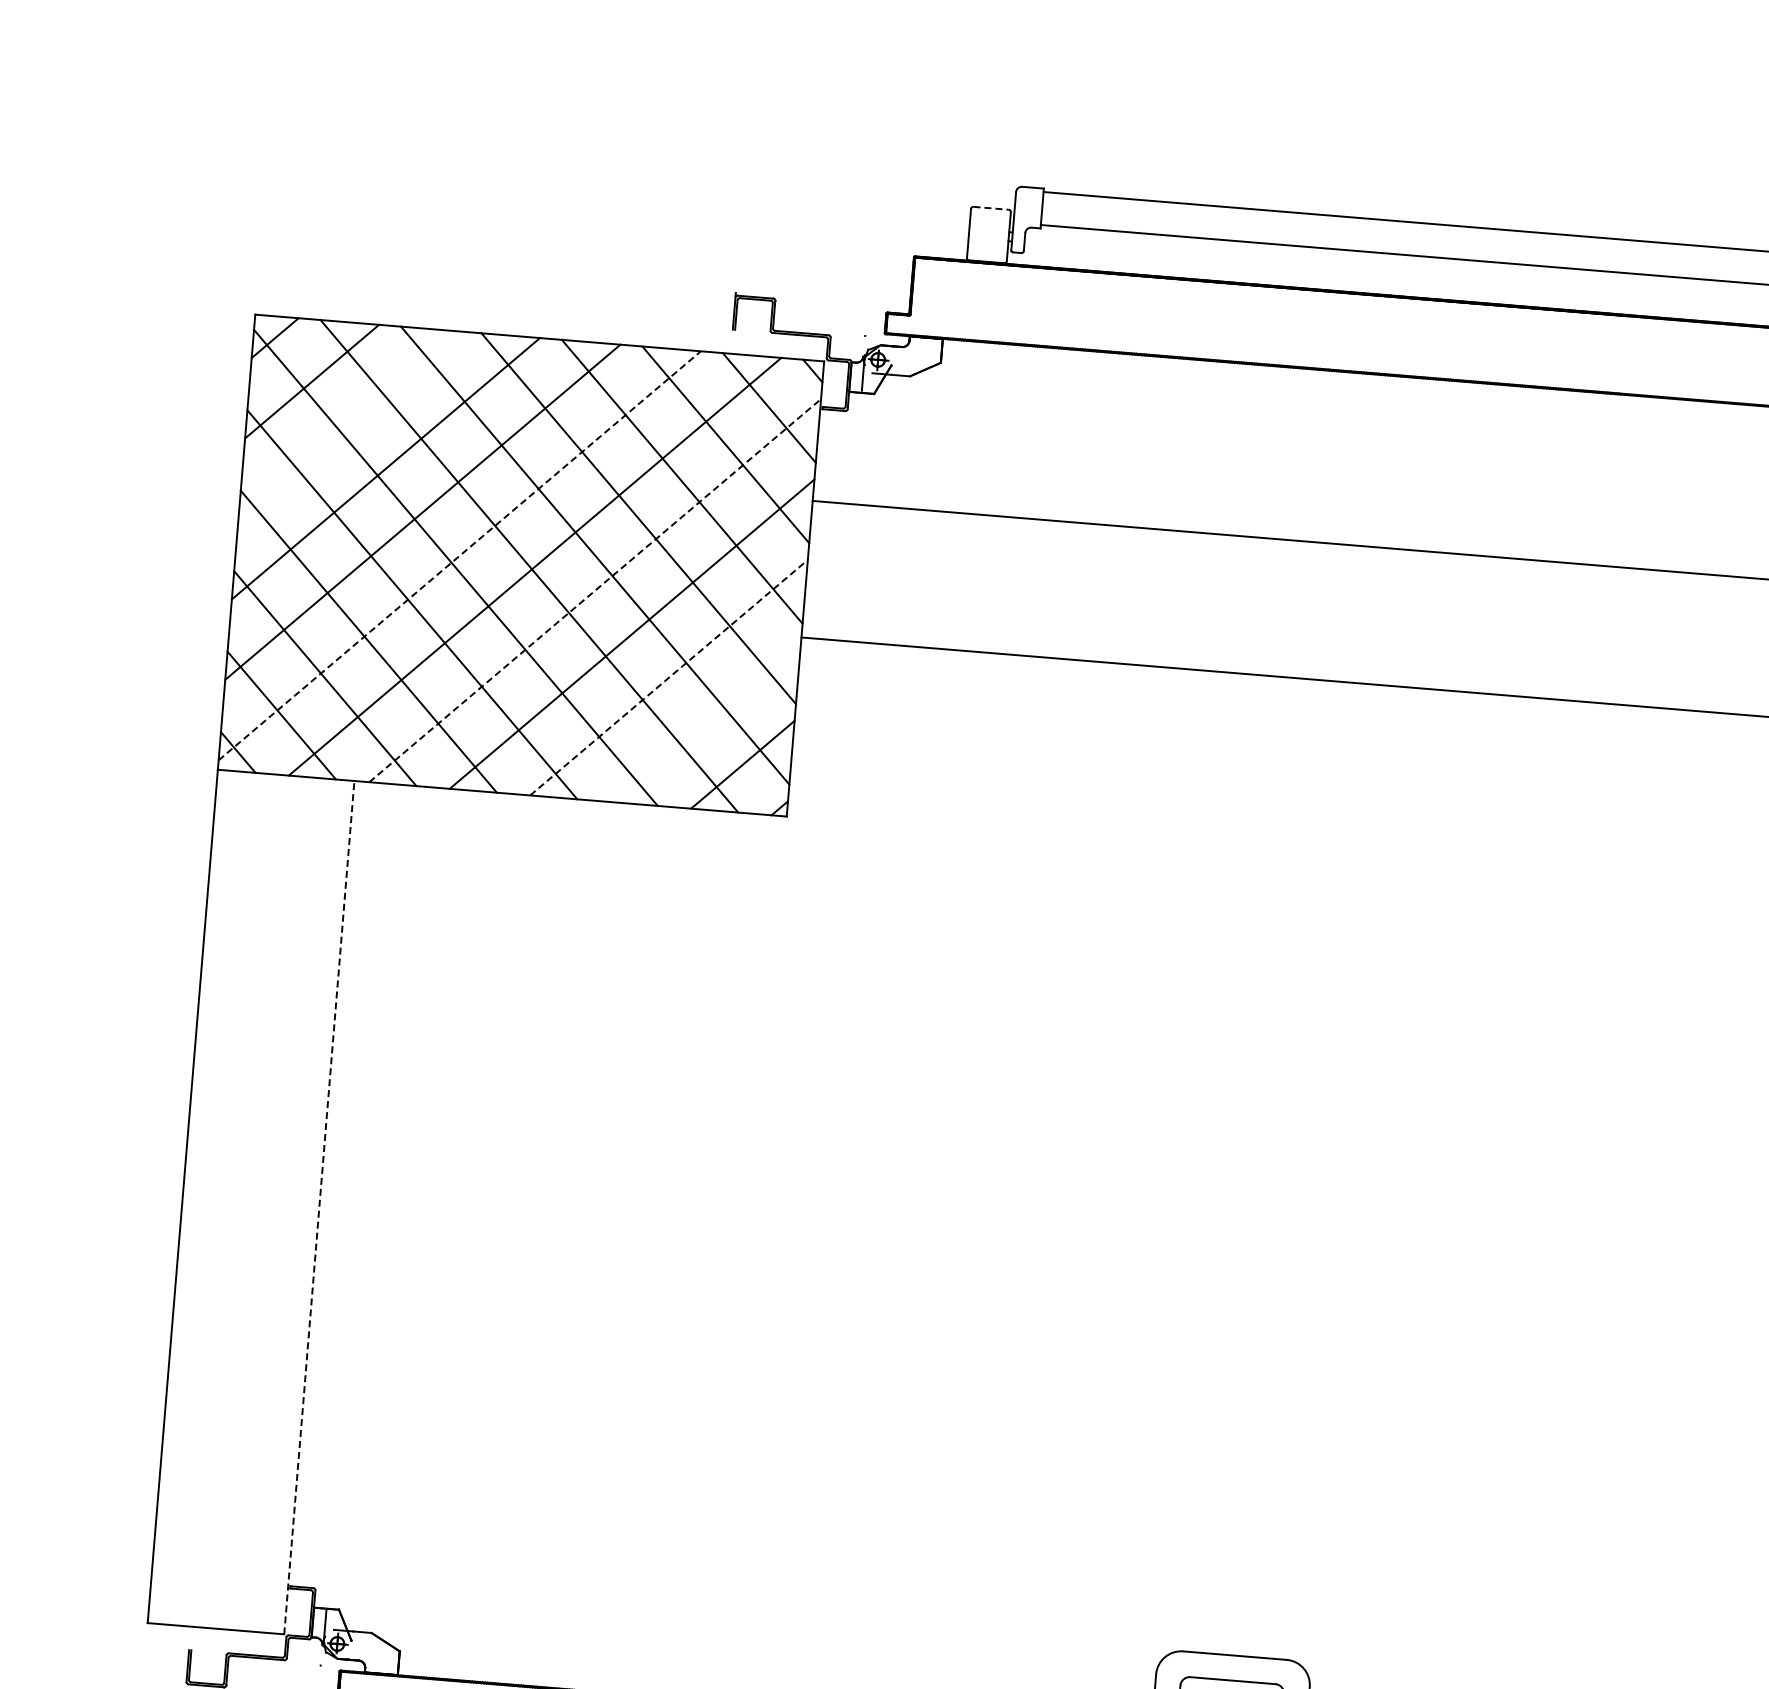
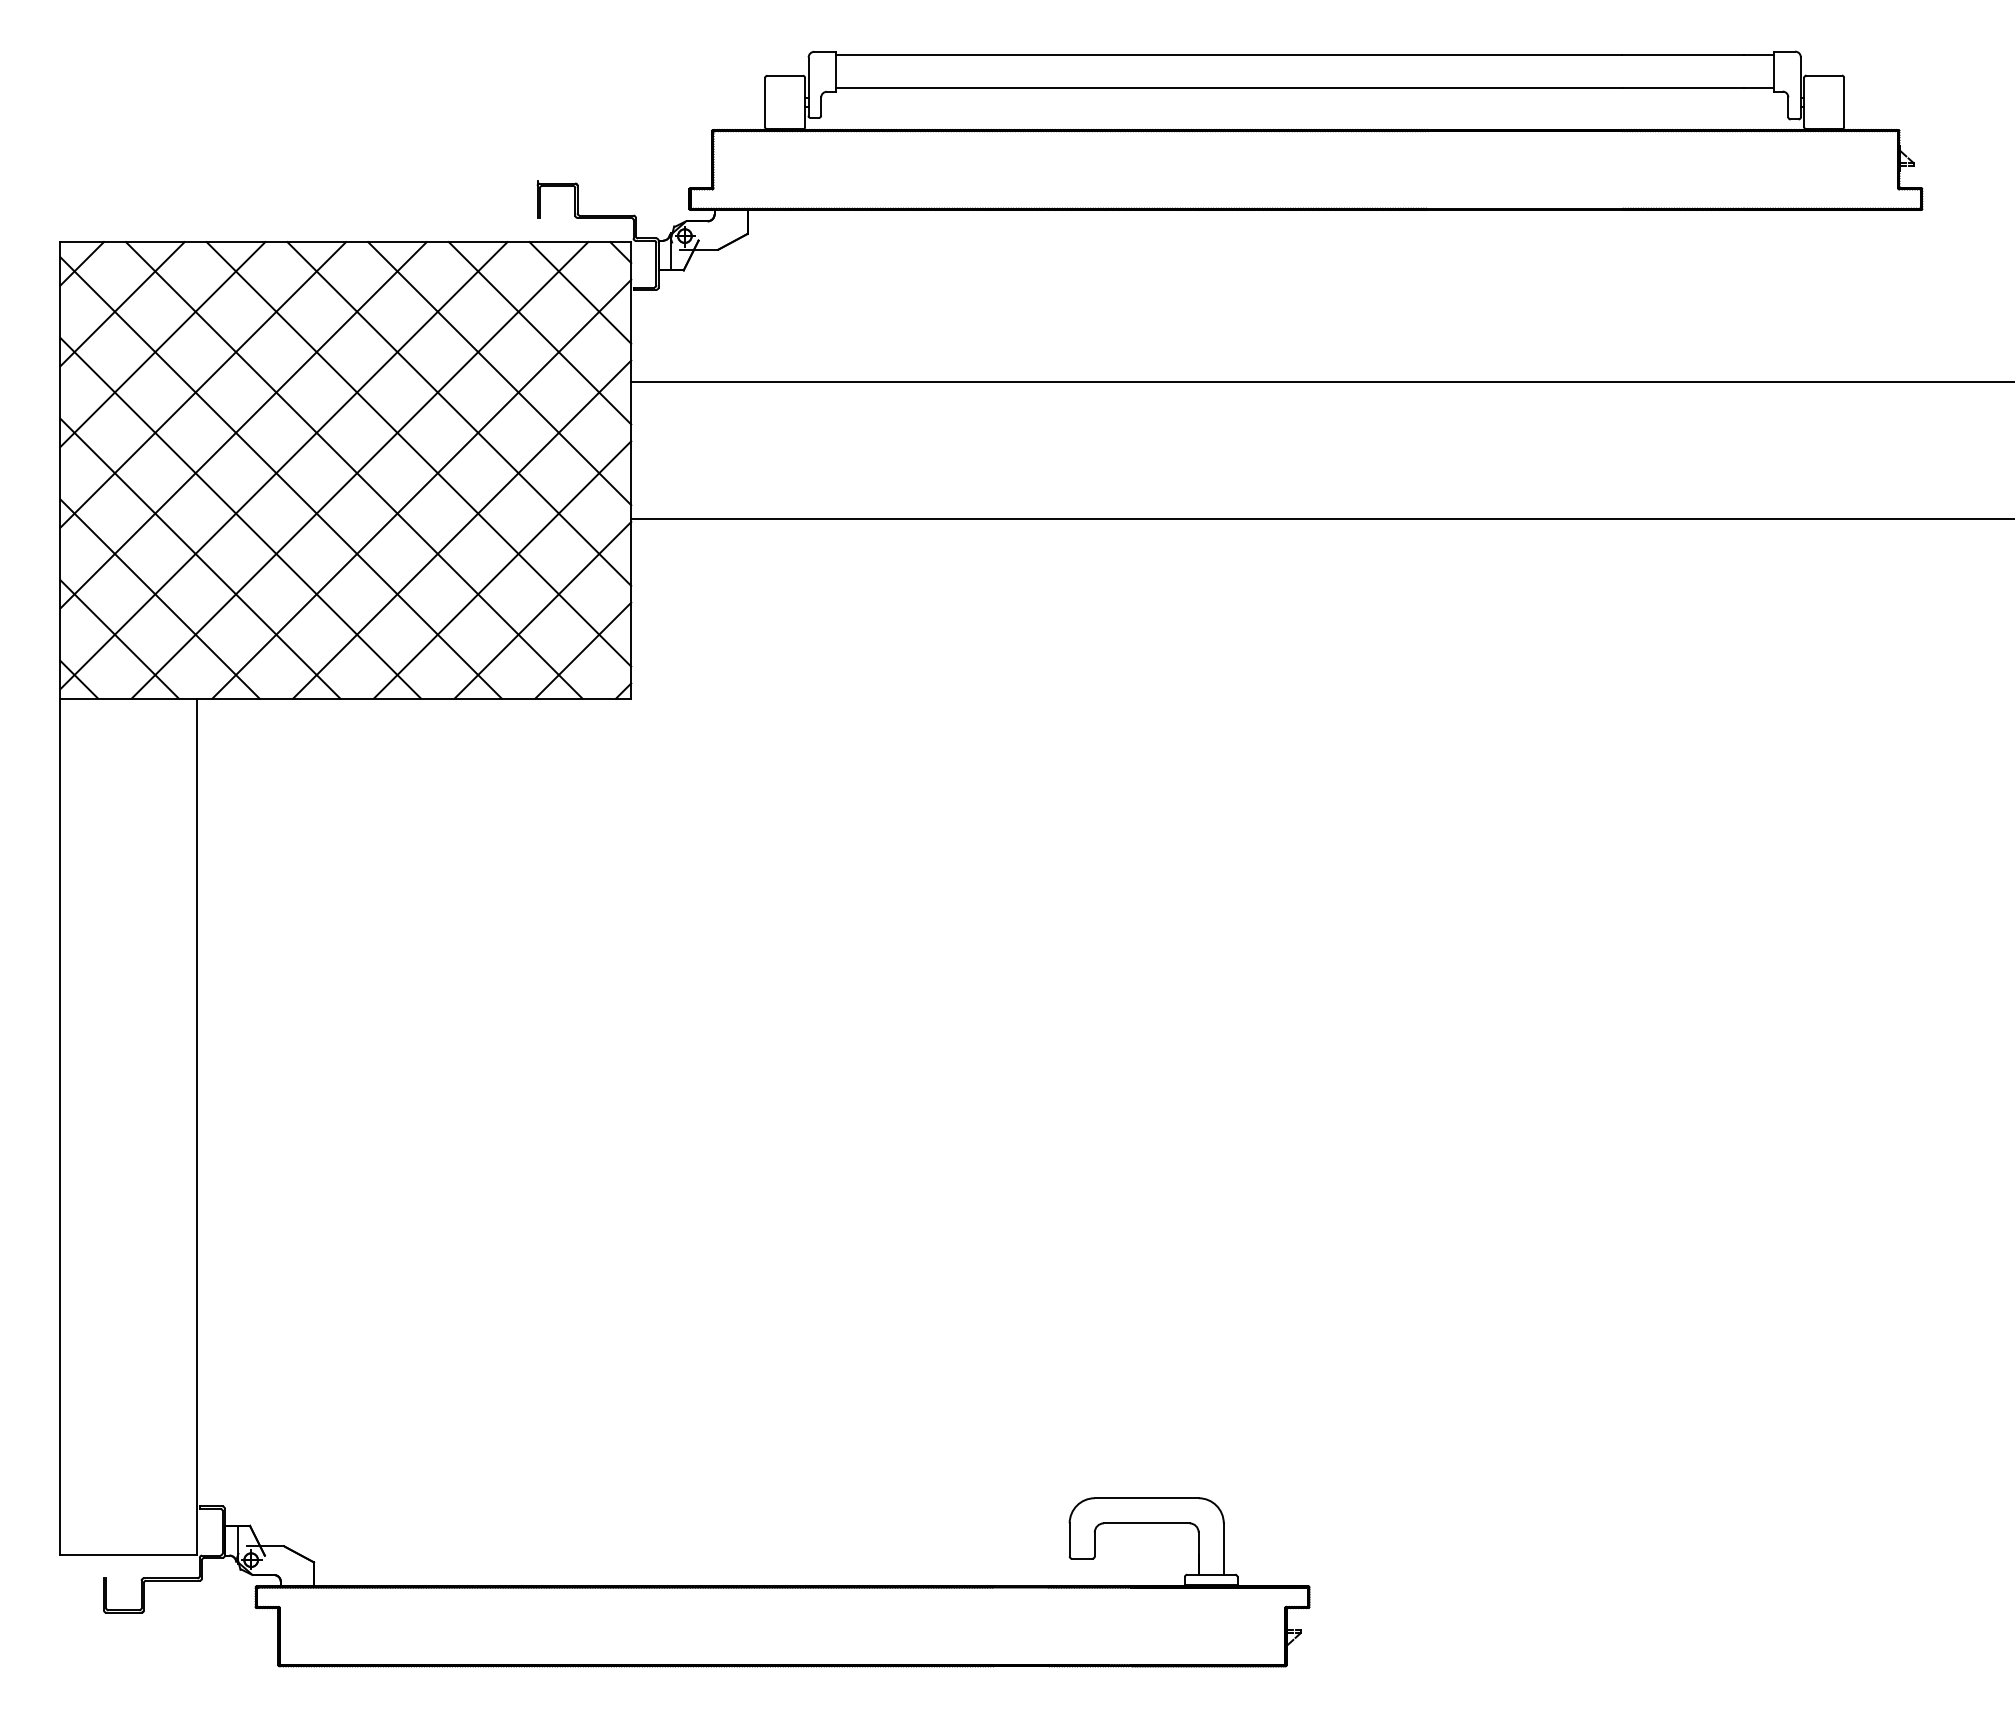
line: (991, 208) -> (785, 75), dashed -> solid
line: (348, 425) -> (162, 344), added
line: (460, 555) -> (284, 465), dashed -> solid
line: (595, 589) -> (422, 488), dashed -> solid
line: (669, 677) -> (502, 569), dashed -> solid
line: (705, 721) -> (542, 610), added
line: (319, 1207) -> (197, 1126), dashed -> solid

